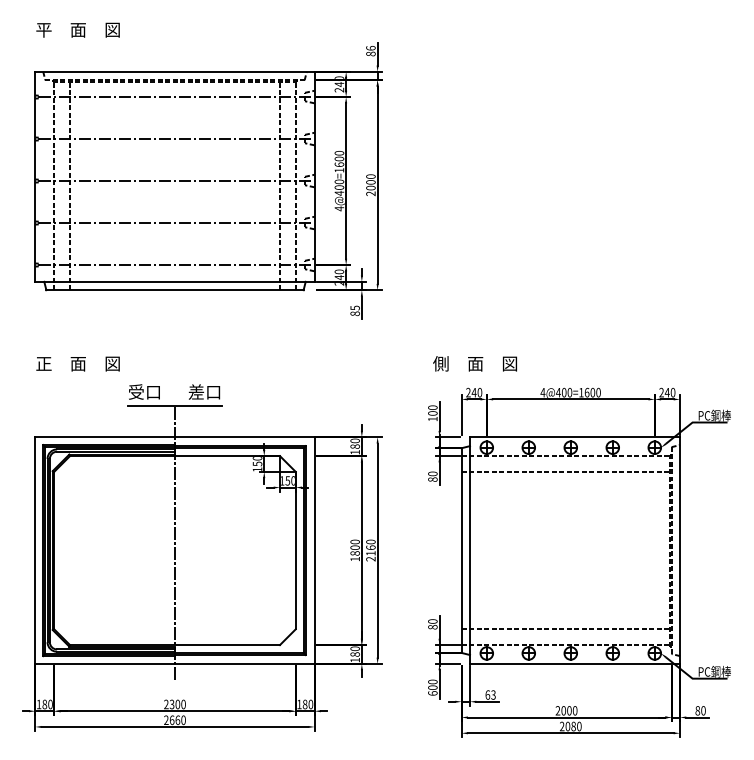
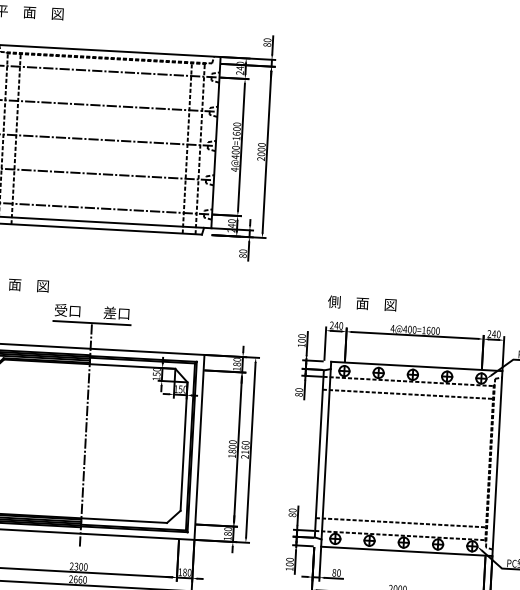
text: (370, 48) -> (267, 40), 86 -> 80
text: (354, 307) -> (242, 250), 85 -> 80
text: (474, 363) -> (361, 303), moved
text: (432, 693) -> (289, 569), 600 -> 100
text: (490, 694) -> (336, 572), 63 -> 80

